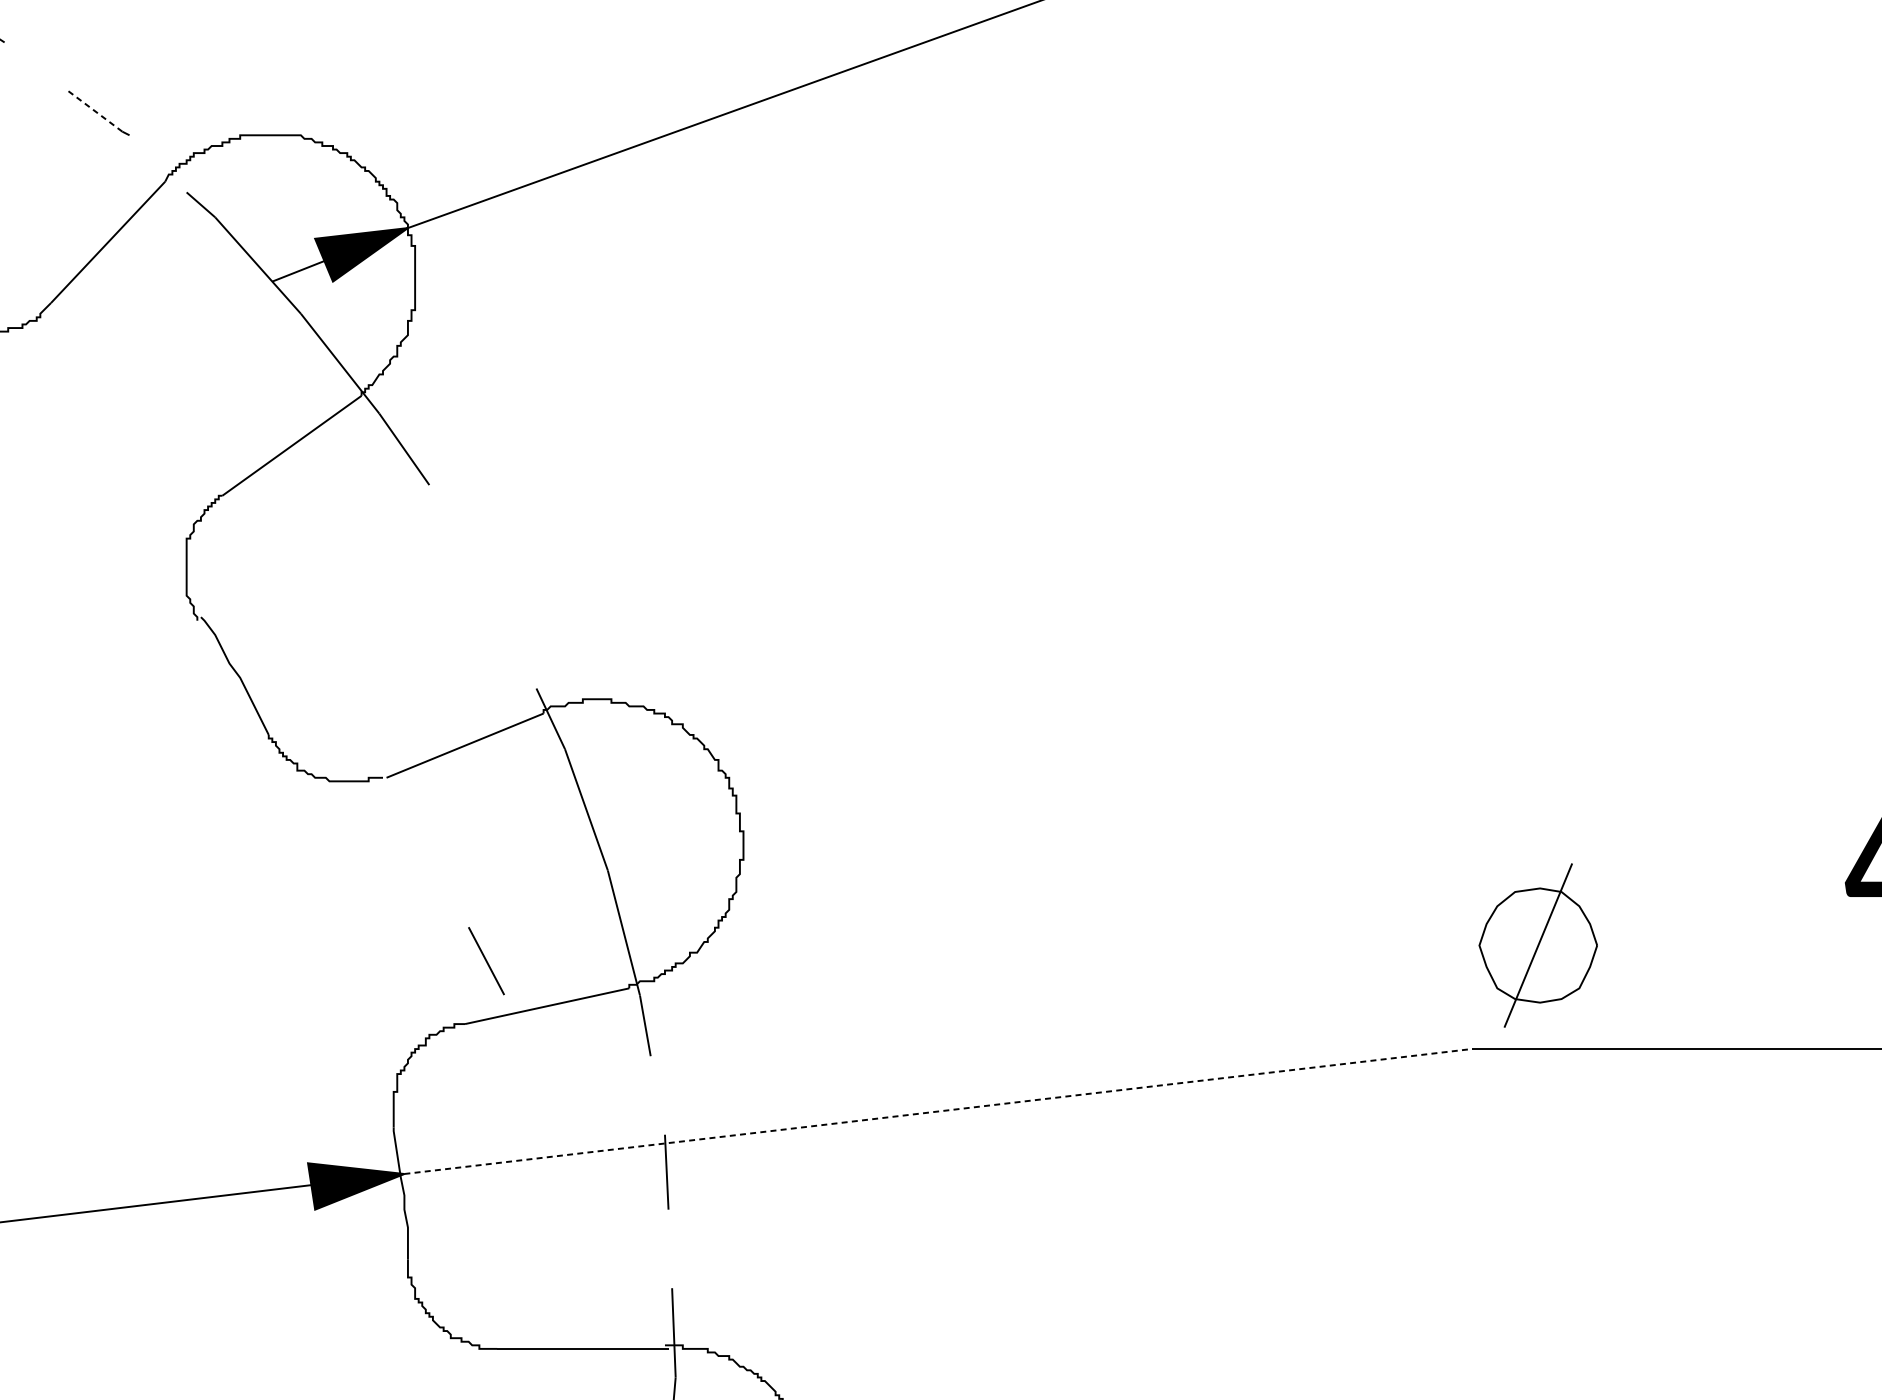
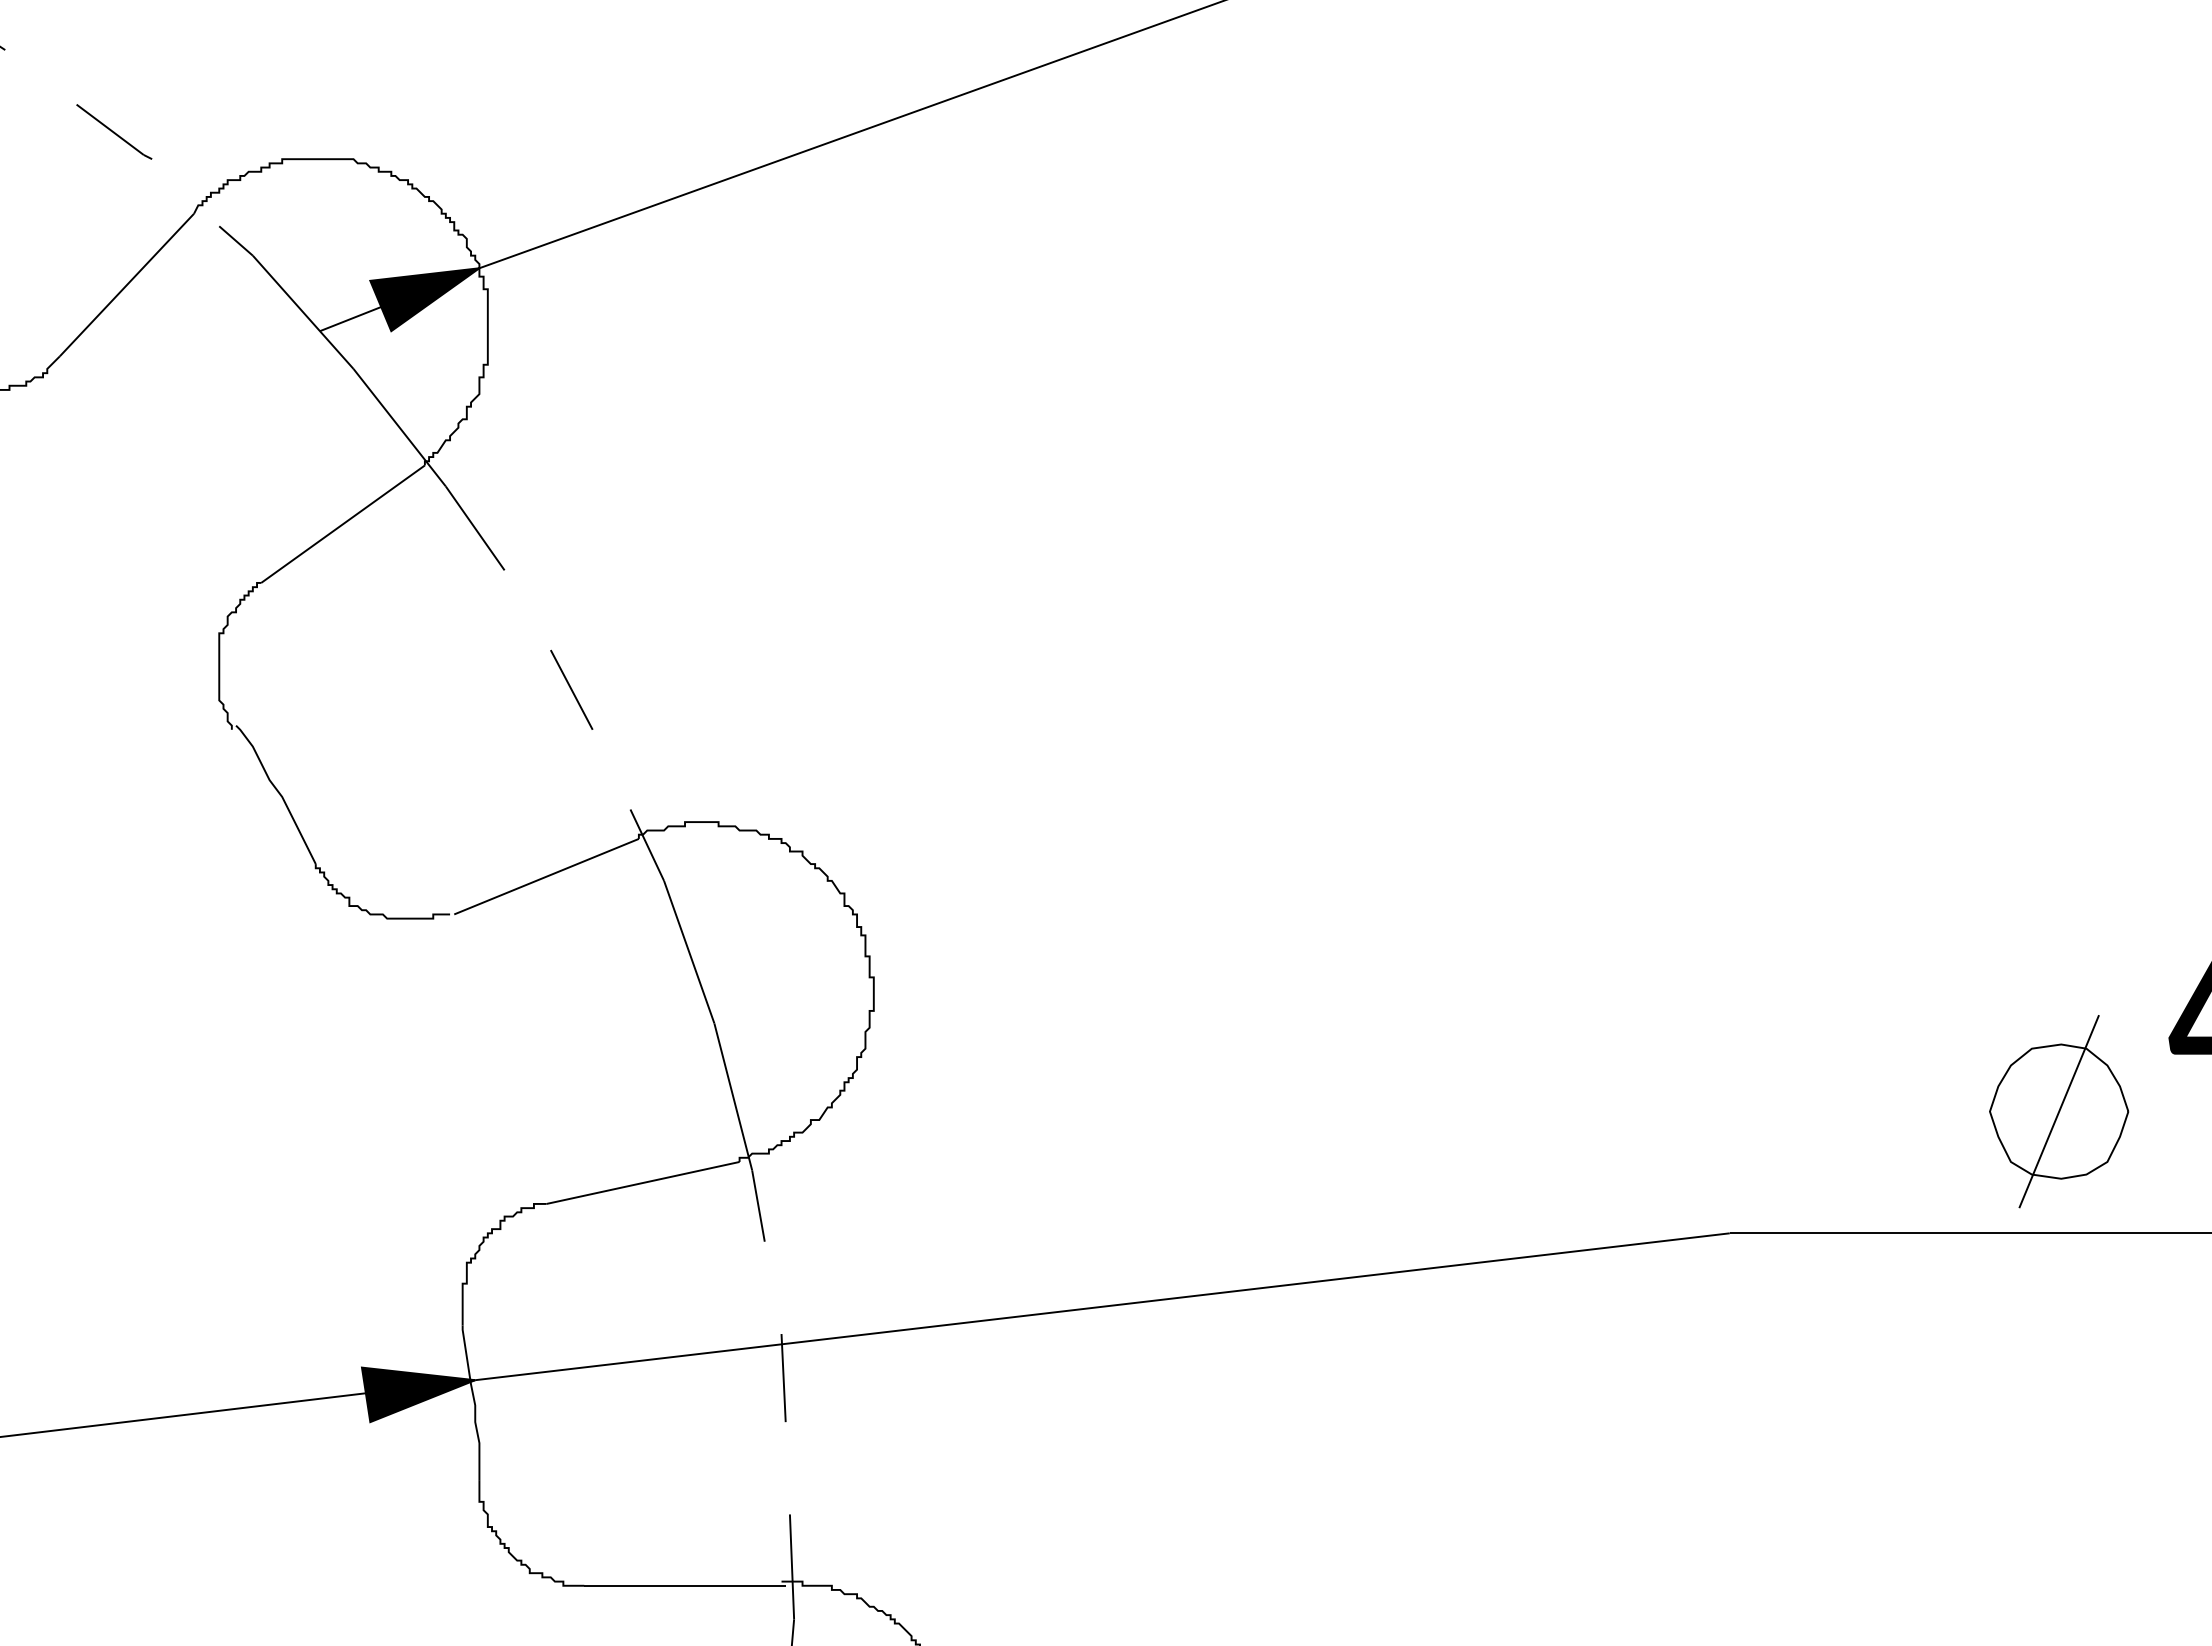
line: (94, 110) -> (110, 129), dashed -> solid
part: (1538, 945) -> (2059, 1111), moved
line: (486, 960) -> (571, 689), moved
line: (938, 1111) -> (1102, 1306), dashed -> solid

